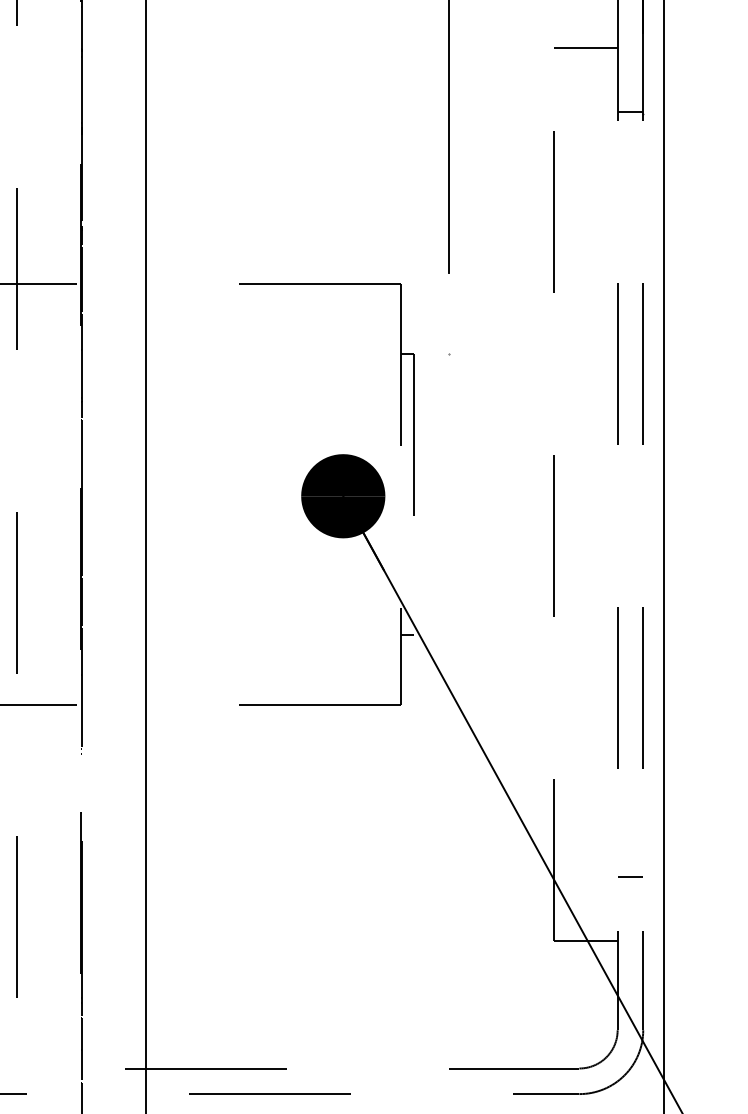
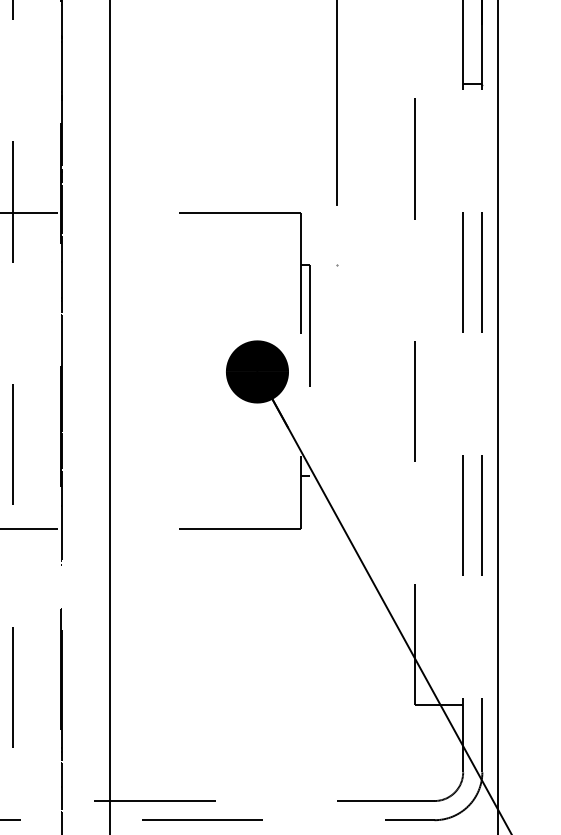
line: (586, 48) -> (439, 36), removed
line: (630, 877) -> (472, 657), removed

